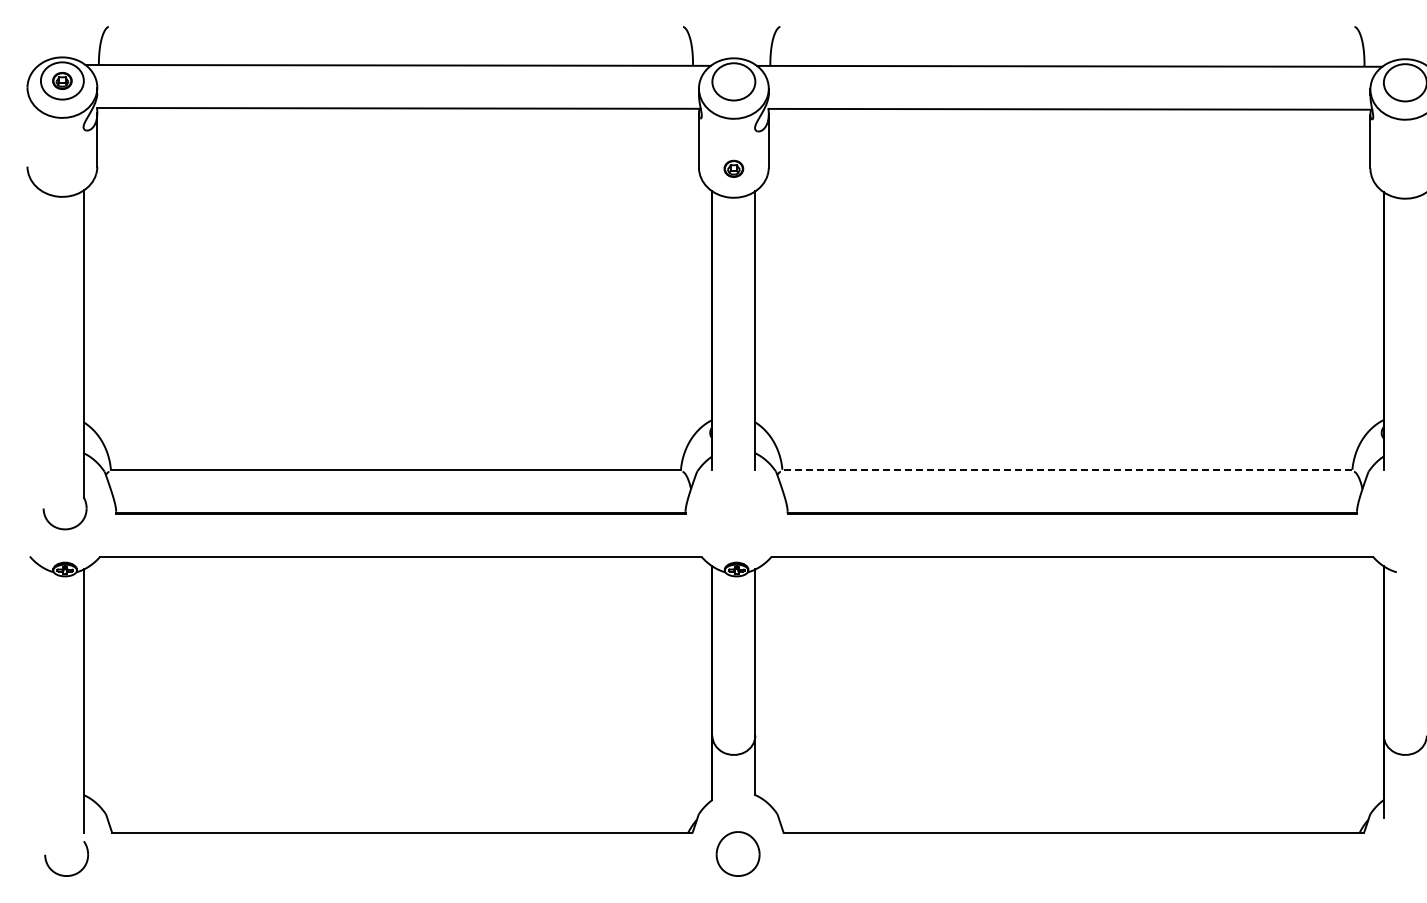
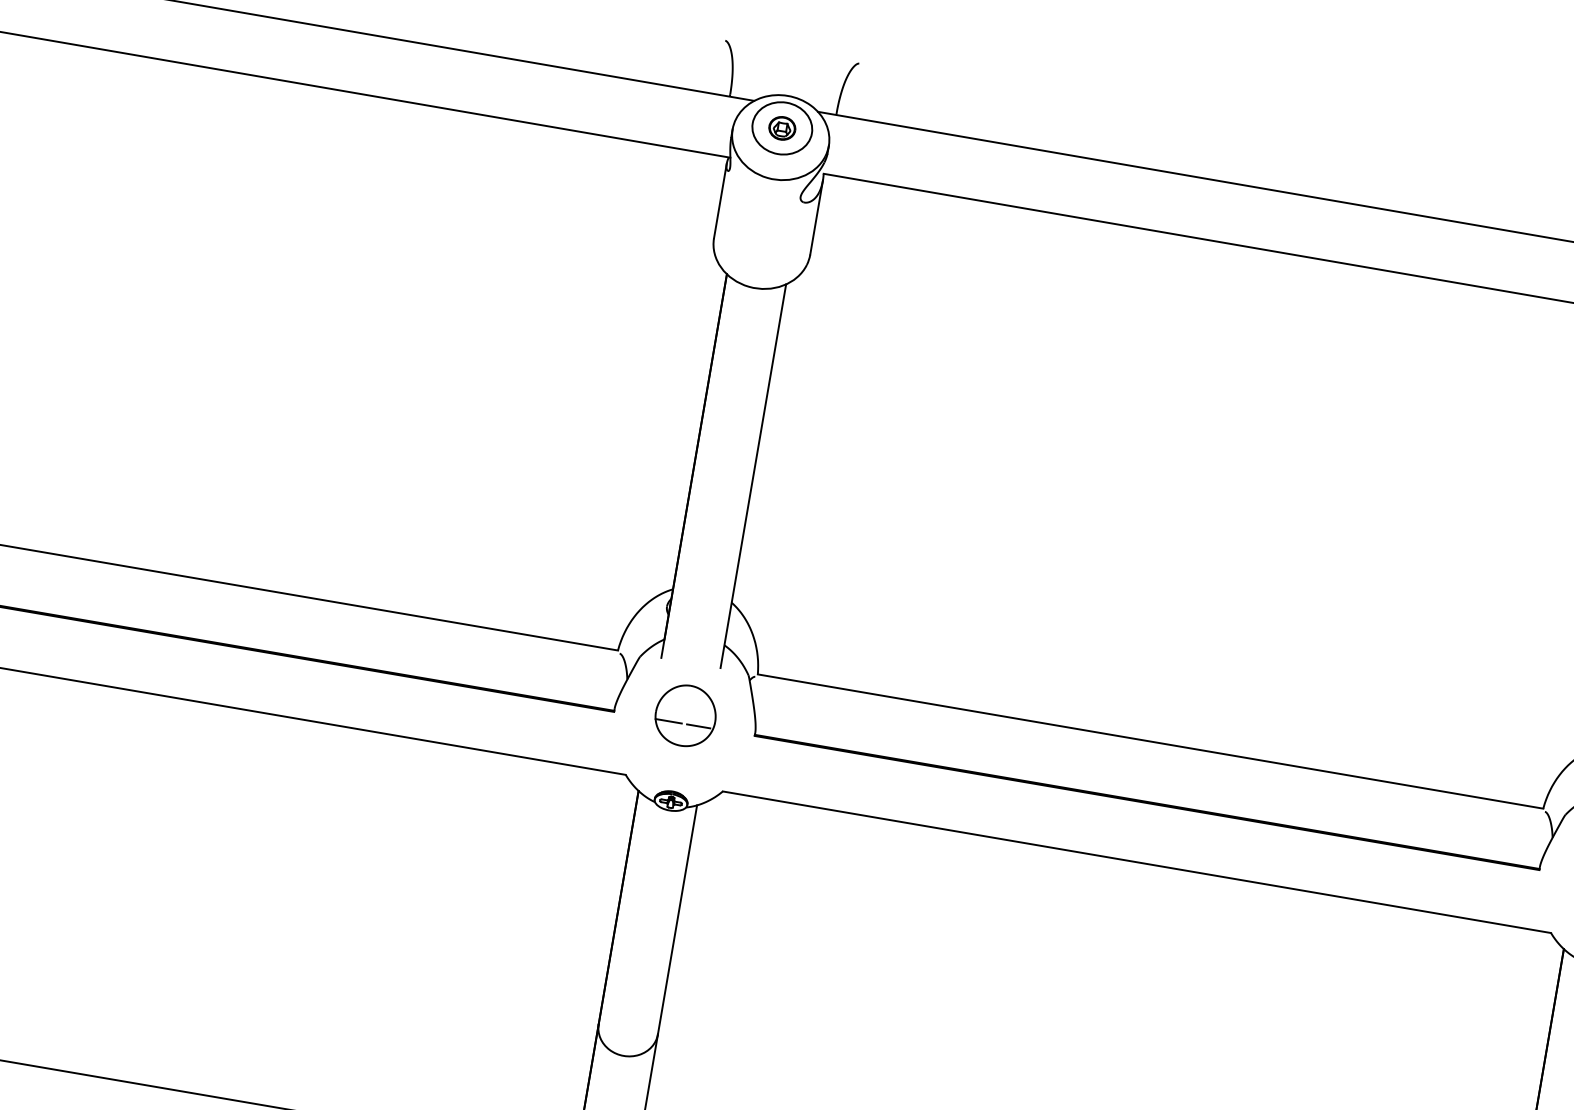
part: (733, 168) -> (781, 127), moved
line: (1067, 469) -> (1150, 741), dashed -> solid
part: (736, 507) -> (685, 715), added

